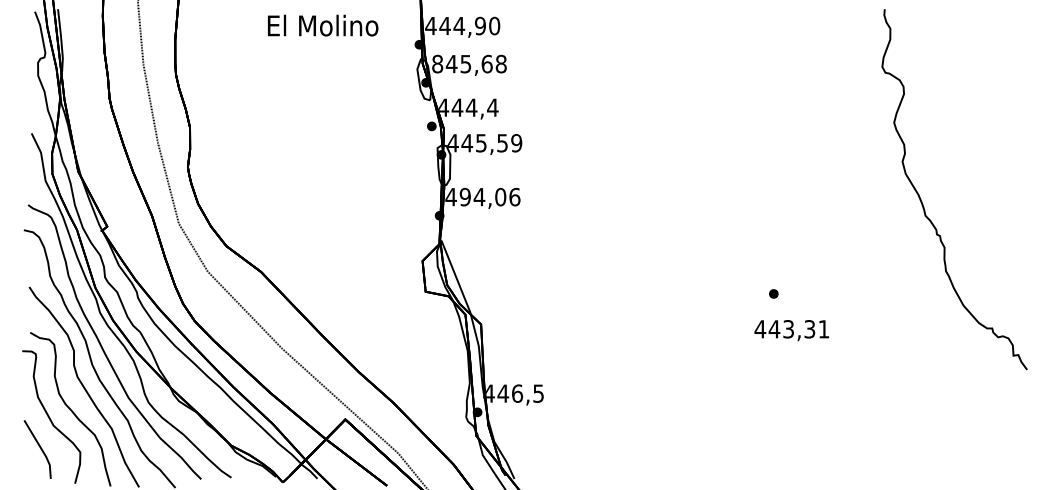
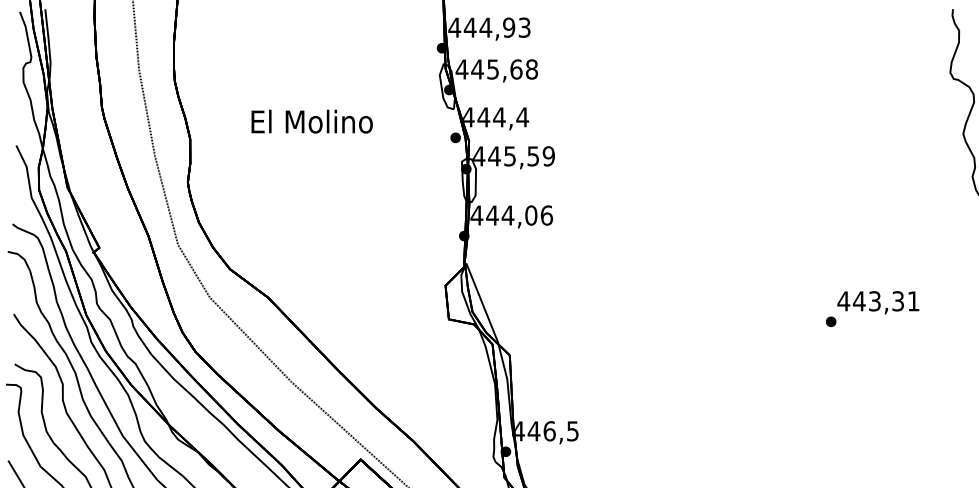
text: (323, 25) -> (312, 121), moved
text: (494, 25) -> (524, 27), 444,90 -> 444,93
text: (437, 63) -> (461, 68), 845,68 -> 445,68
text: (465, 196) -> (492, 214), 494,06 -> 444,06
text: (791, 330) -> (878, 302), moved

